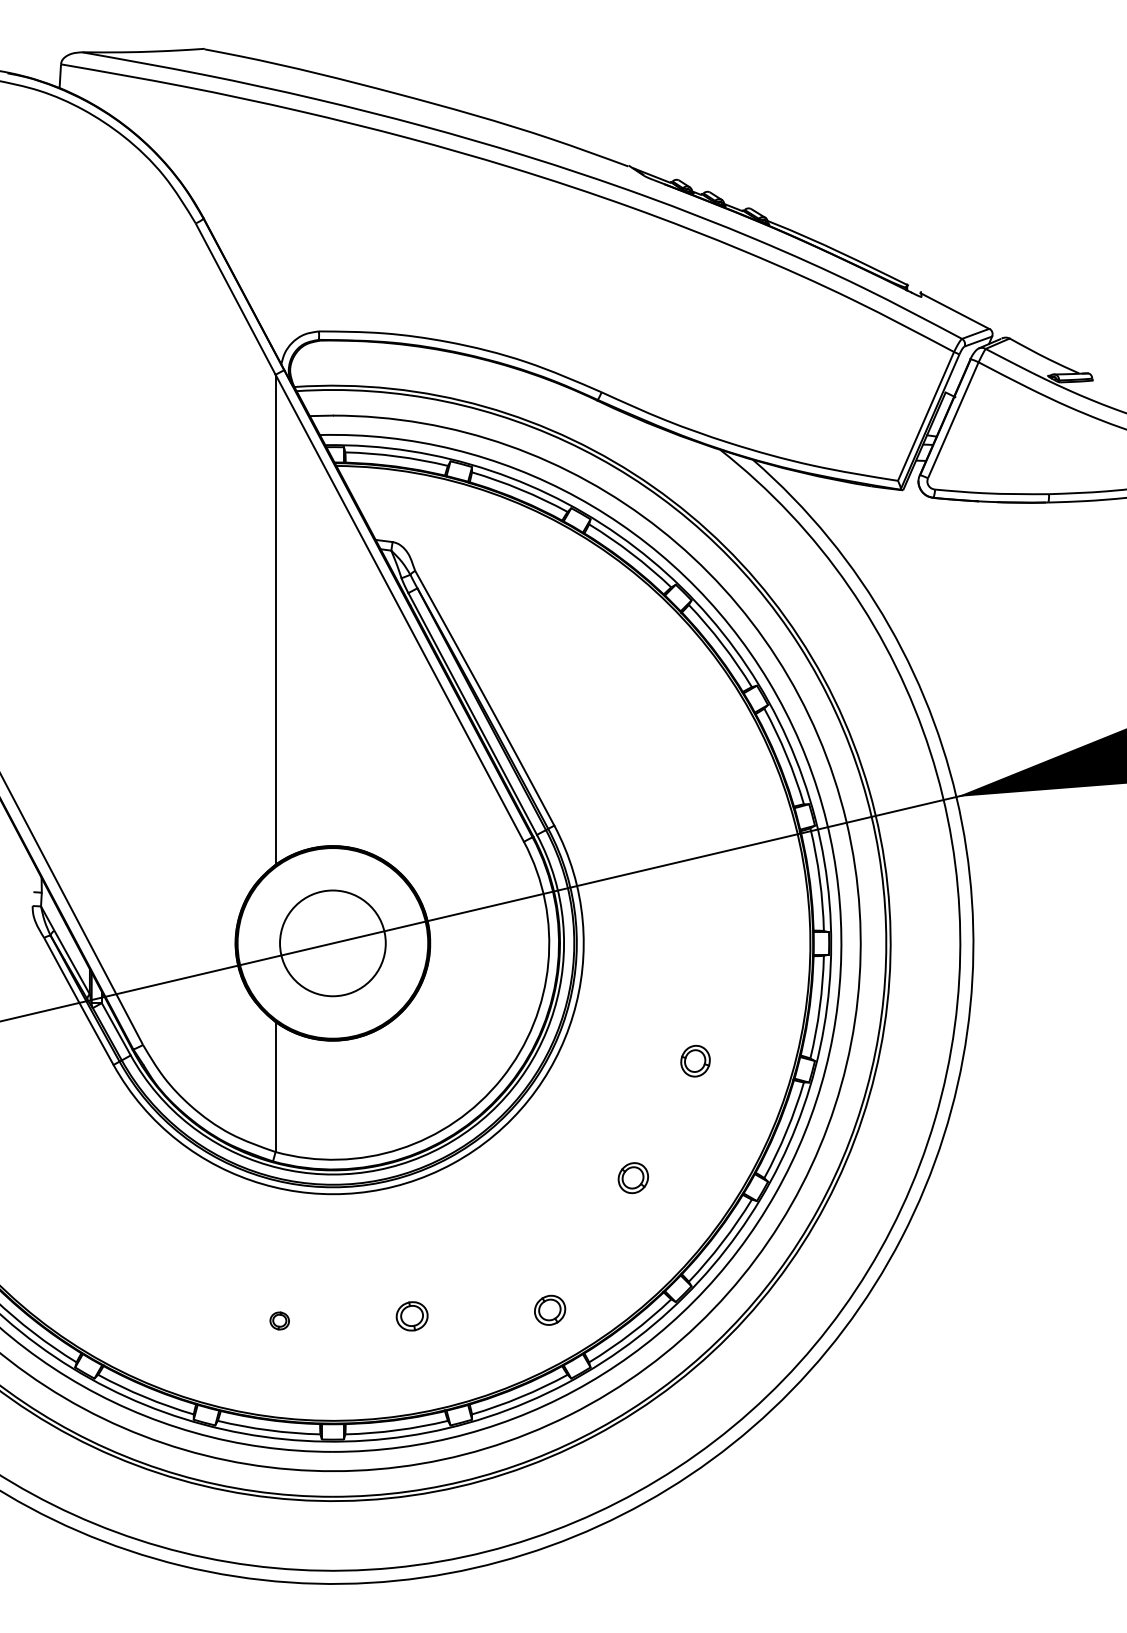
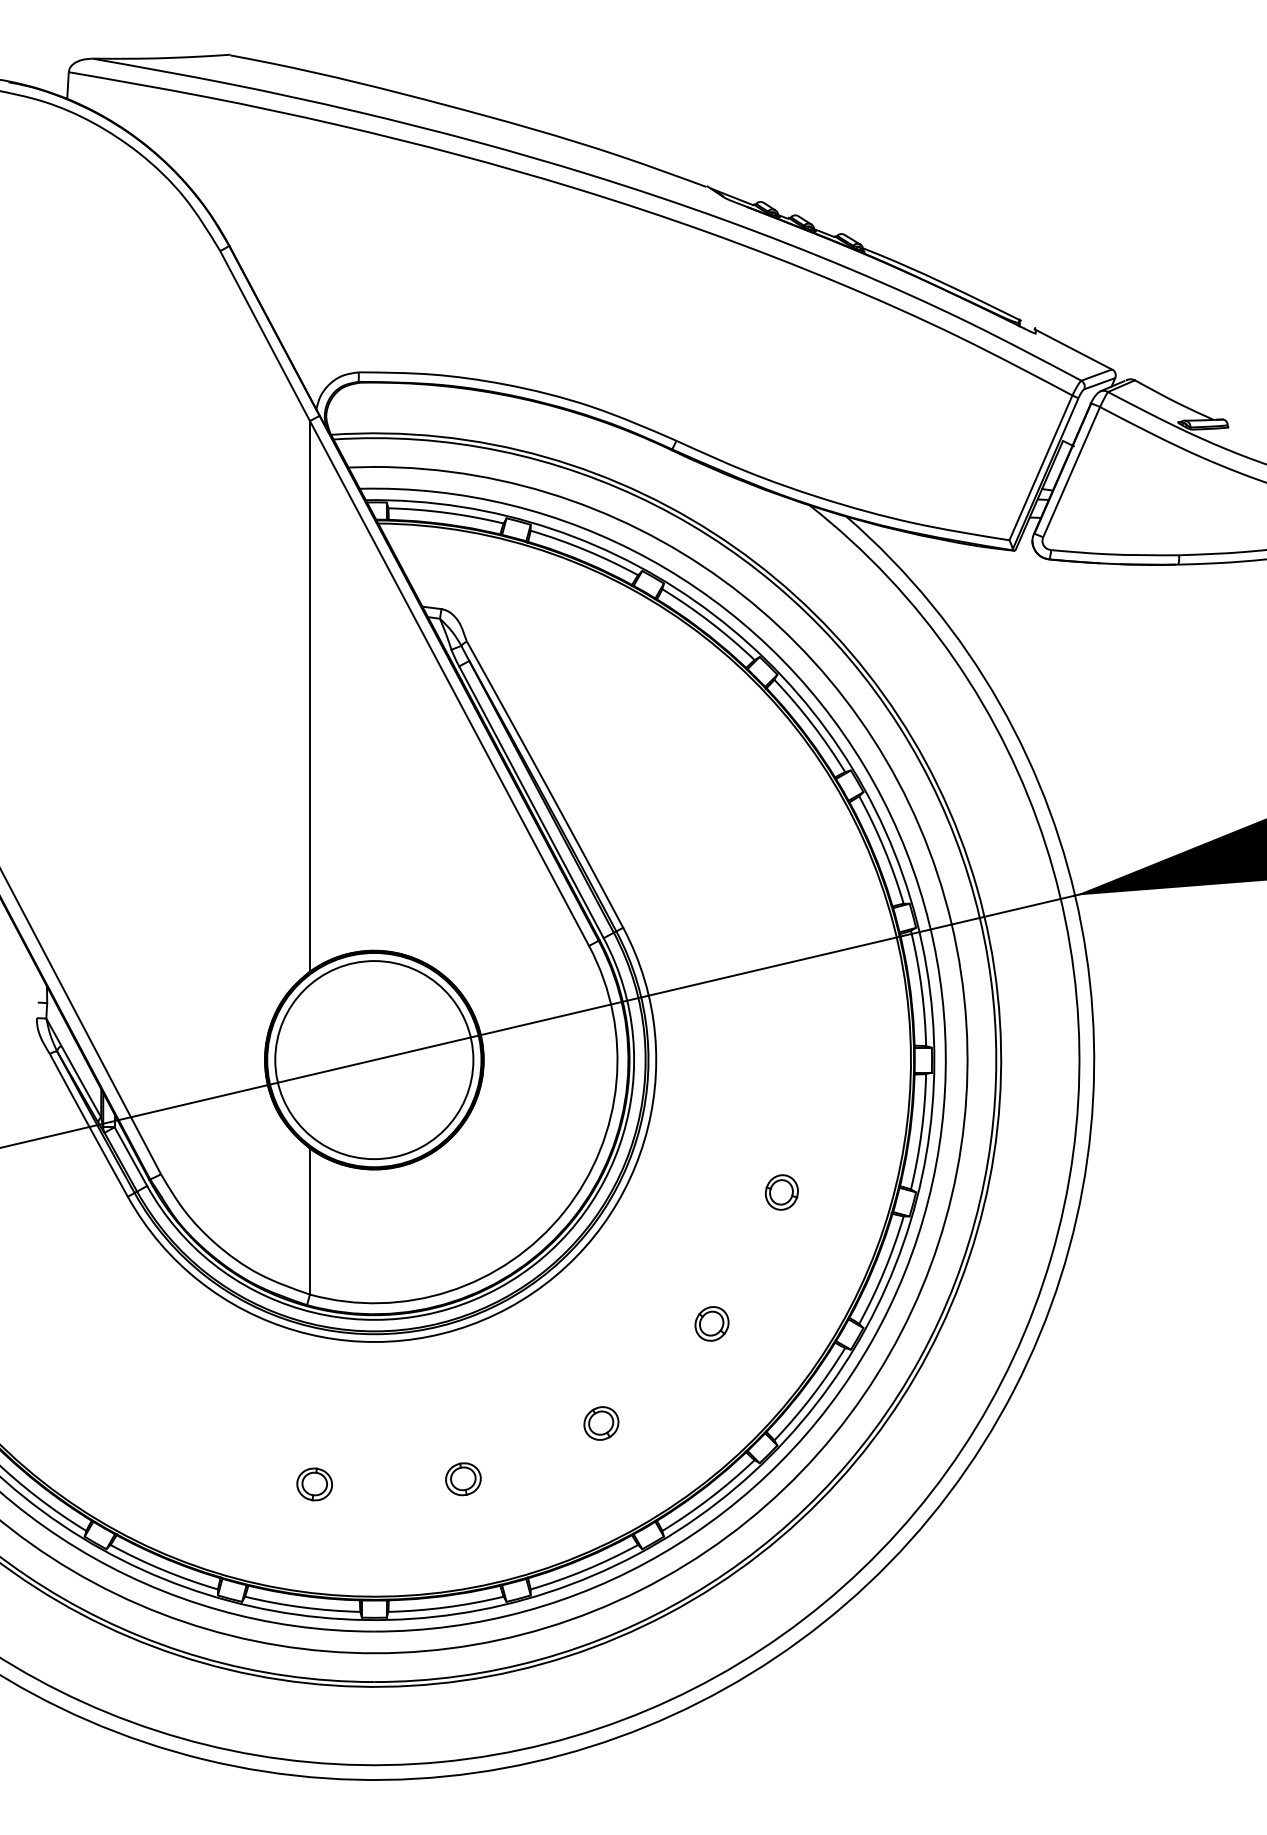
circle: (333, 943) -> (374, 1060), size x1.67
part: (550, 1310) -> (601, 1423), moved
part: (279, 1321) -> (314, 1484), size x1.67

